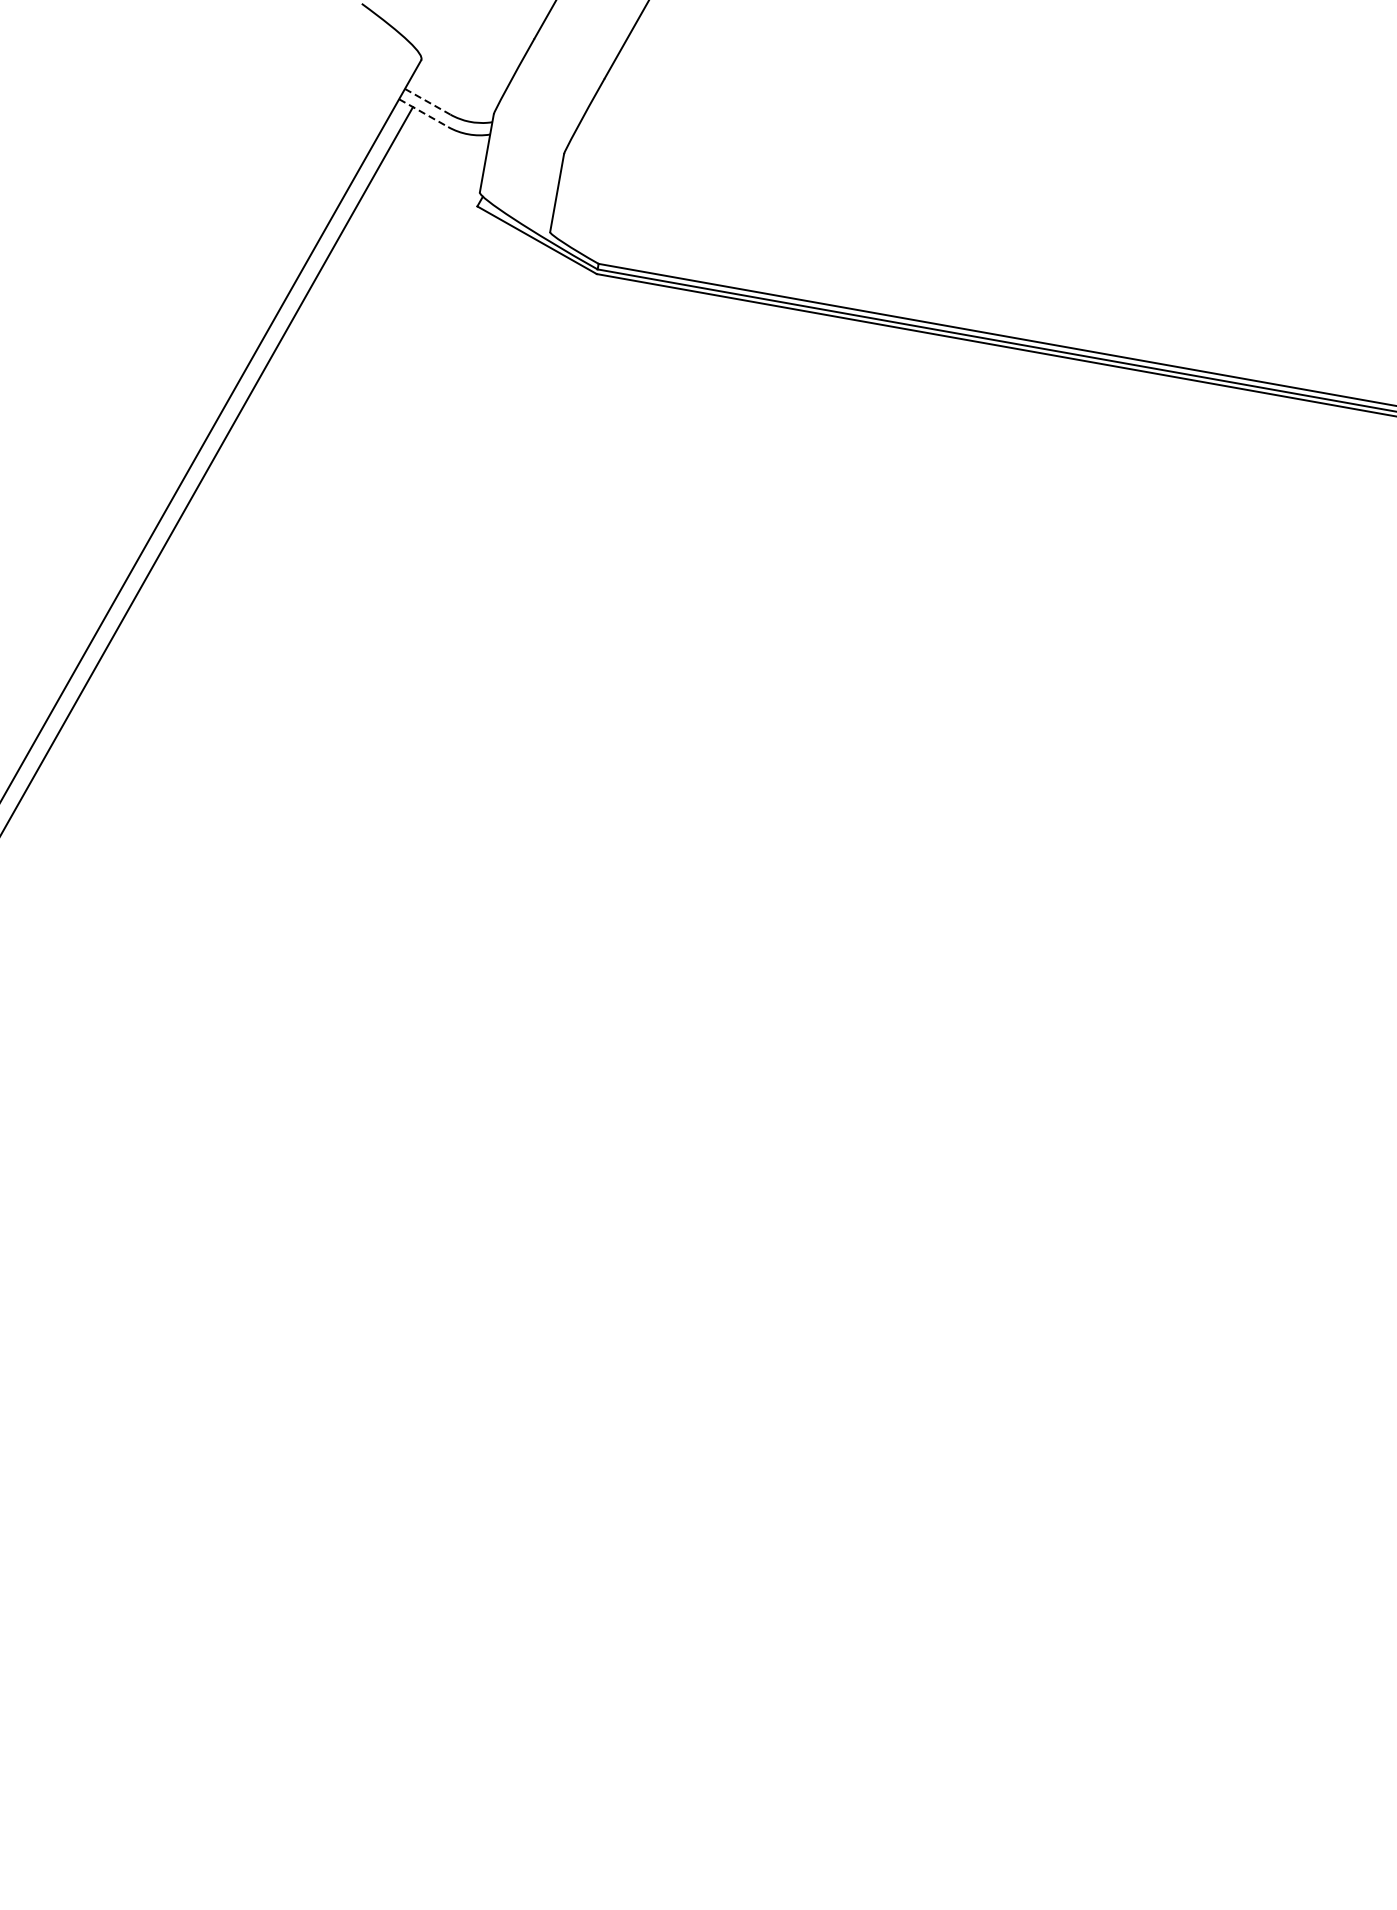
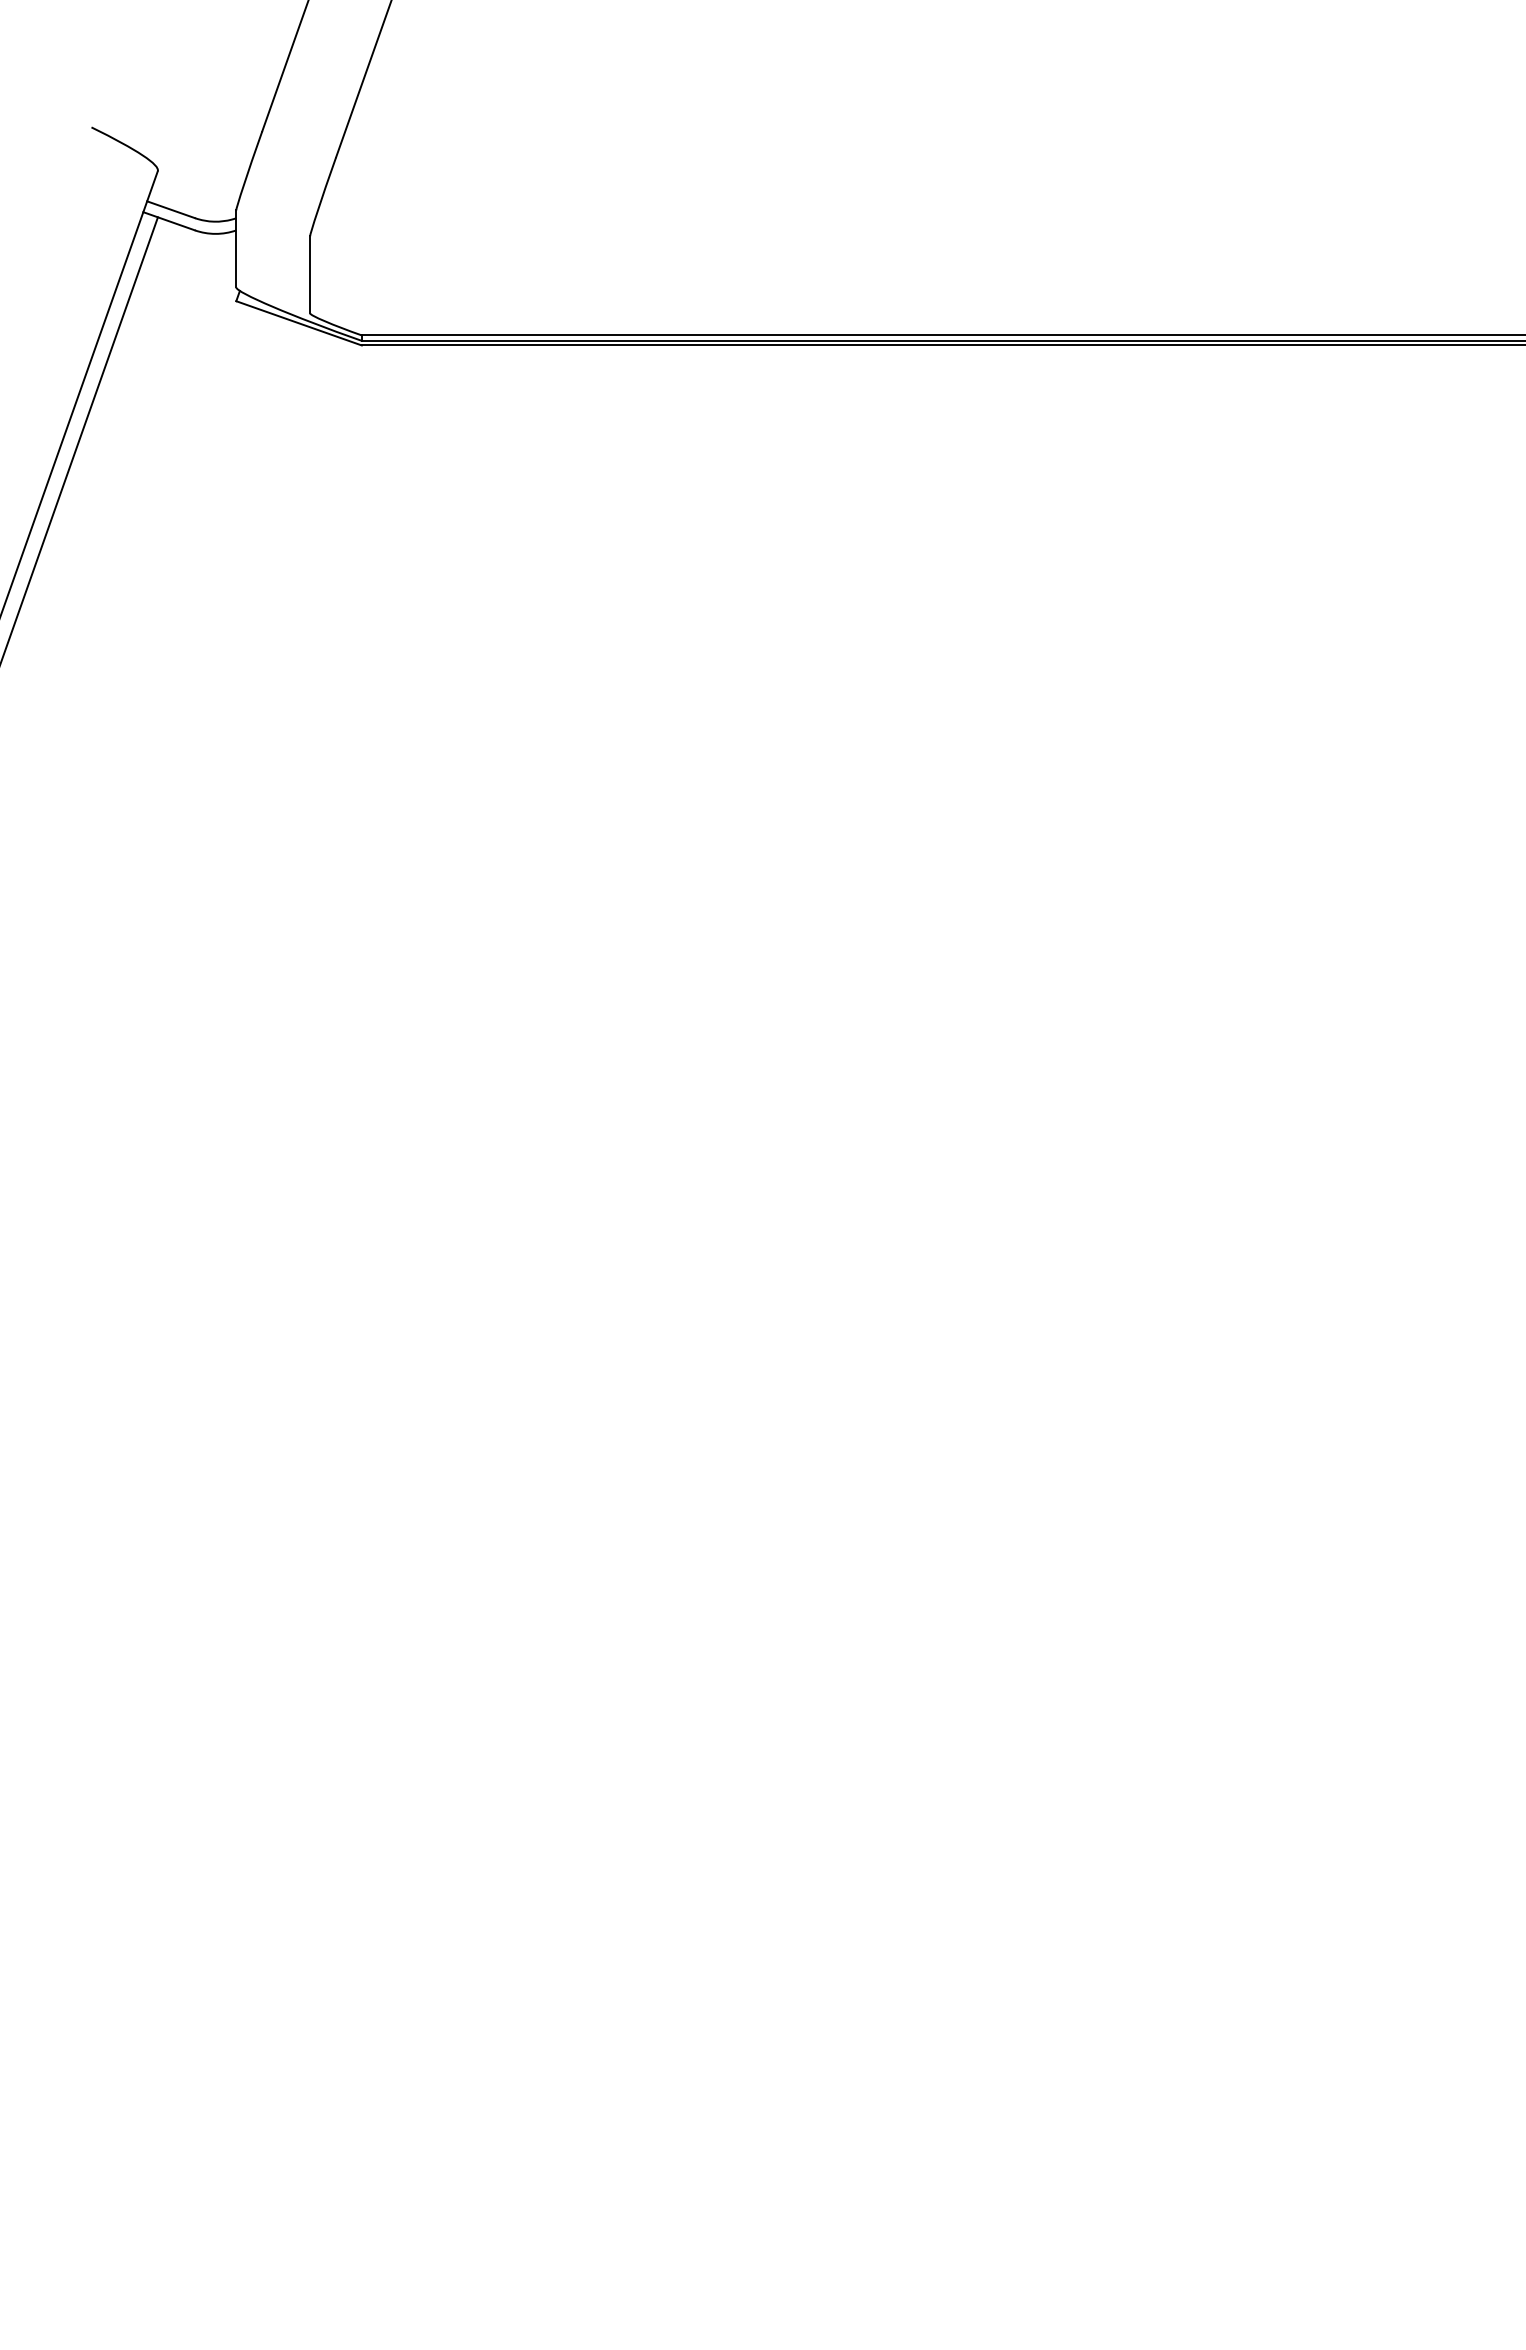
line: (428, 101) -> (171, 209), dashed -> solid
line: (423, 113) -> (169, 221), dashed -> solid

